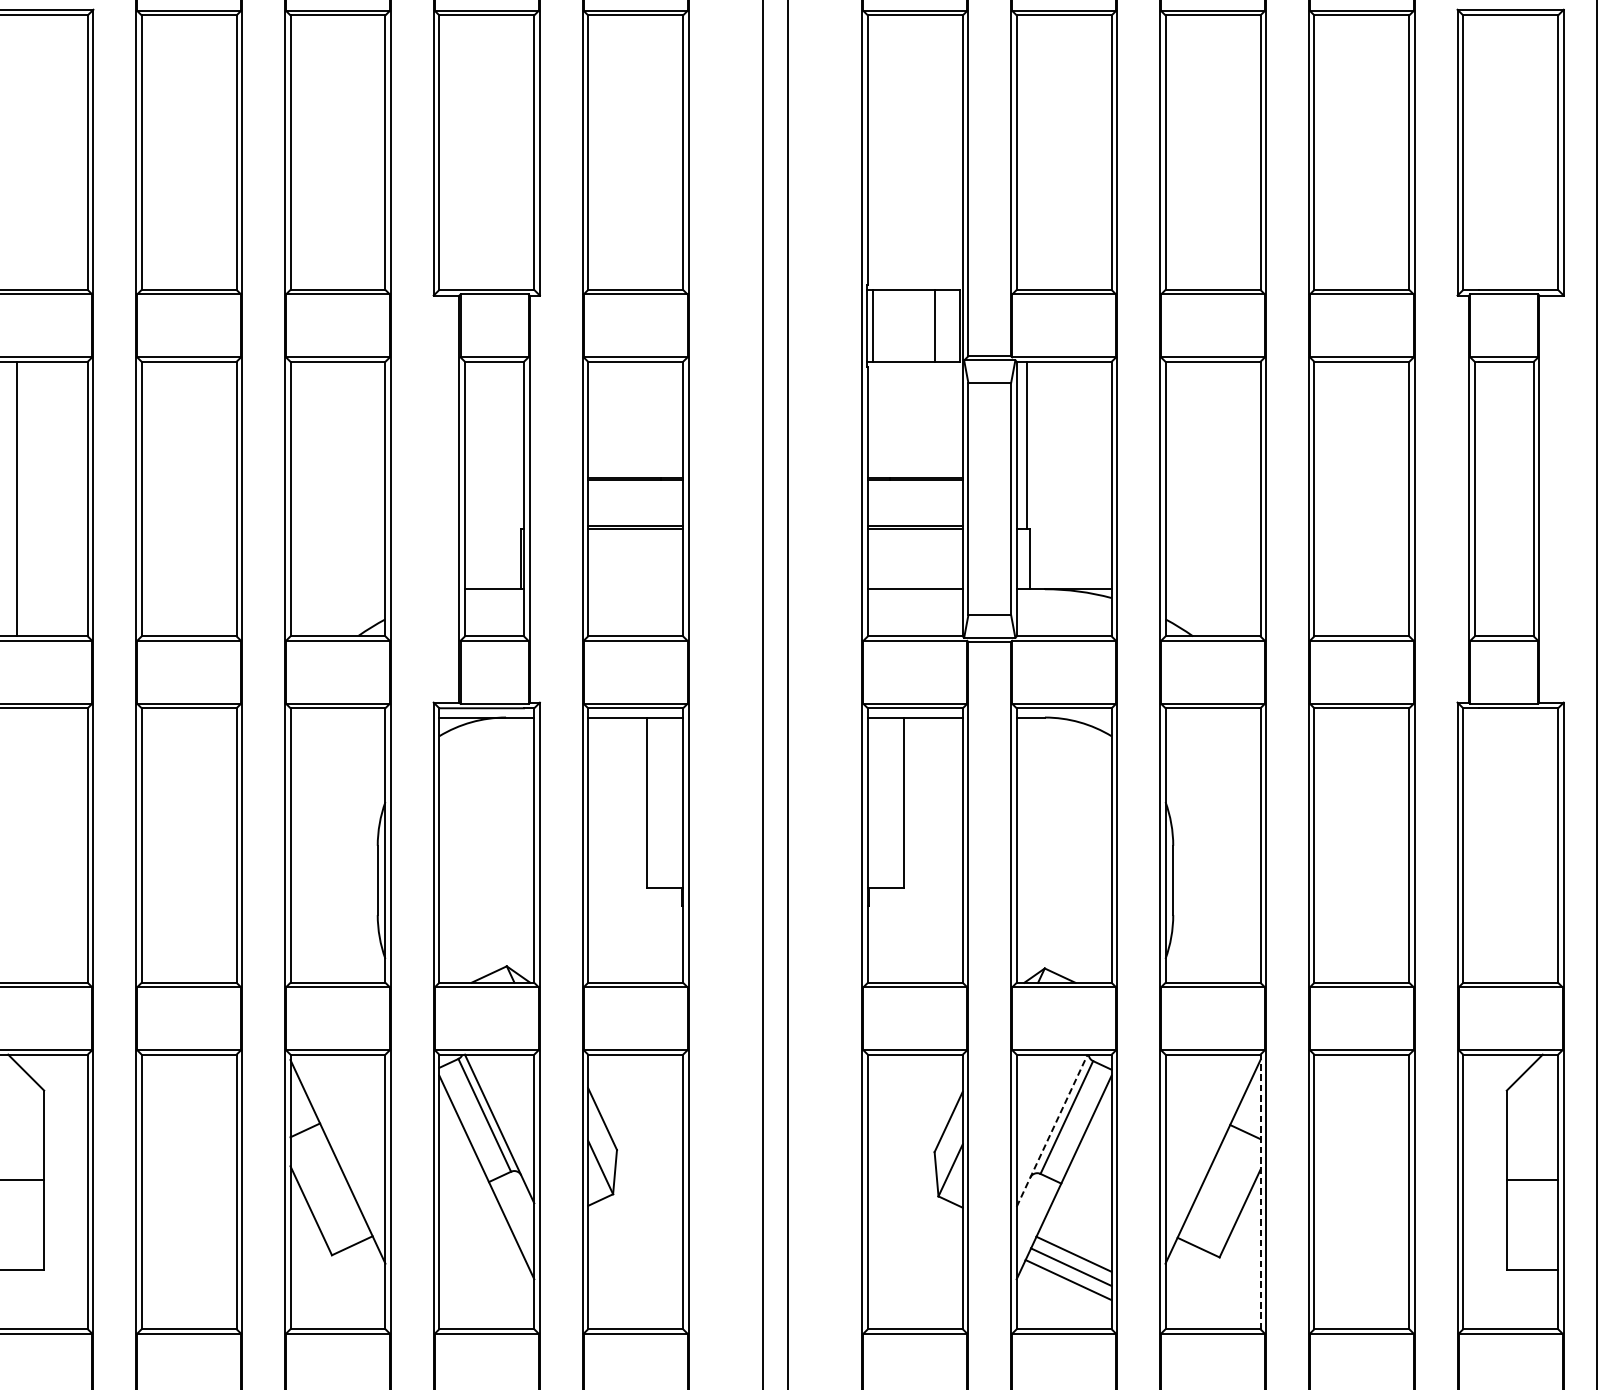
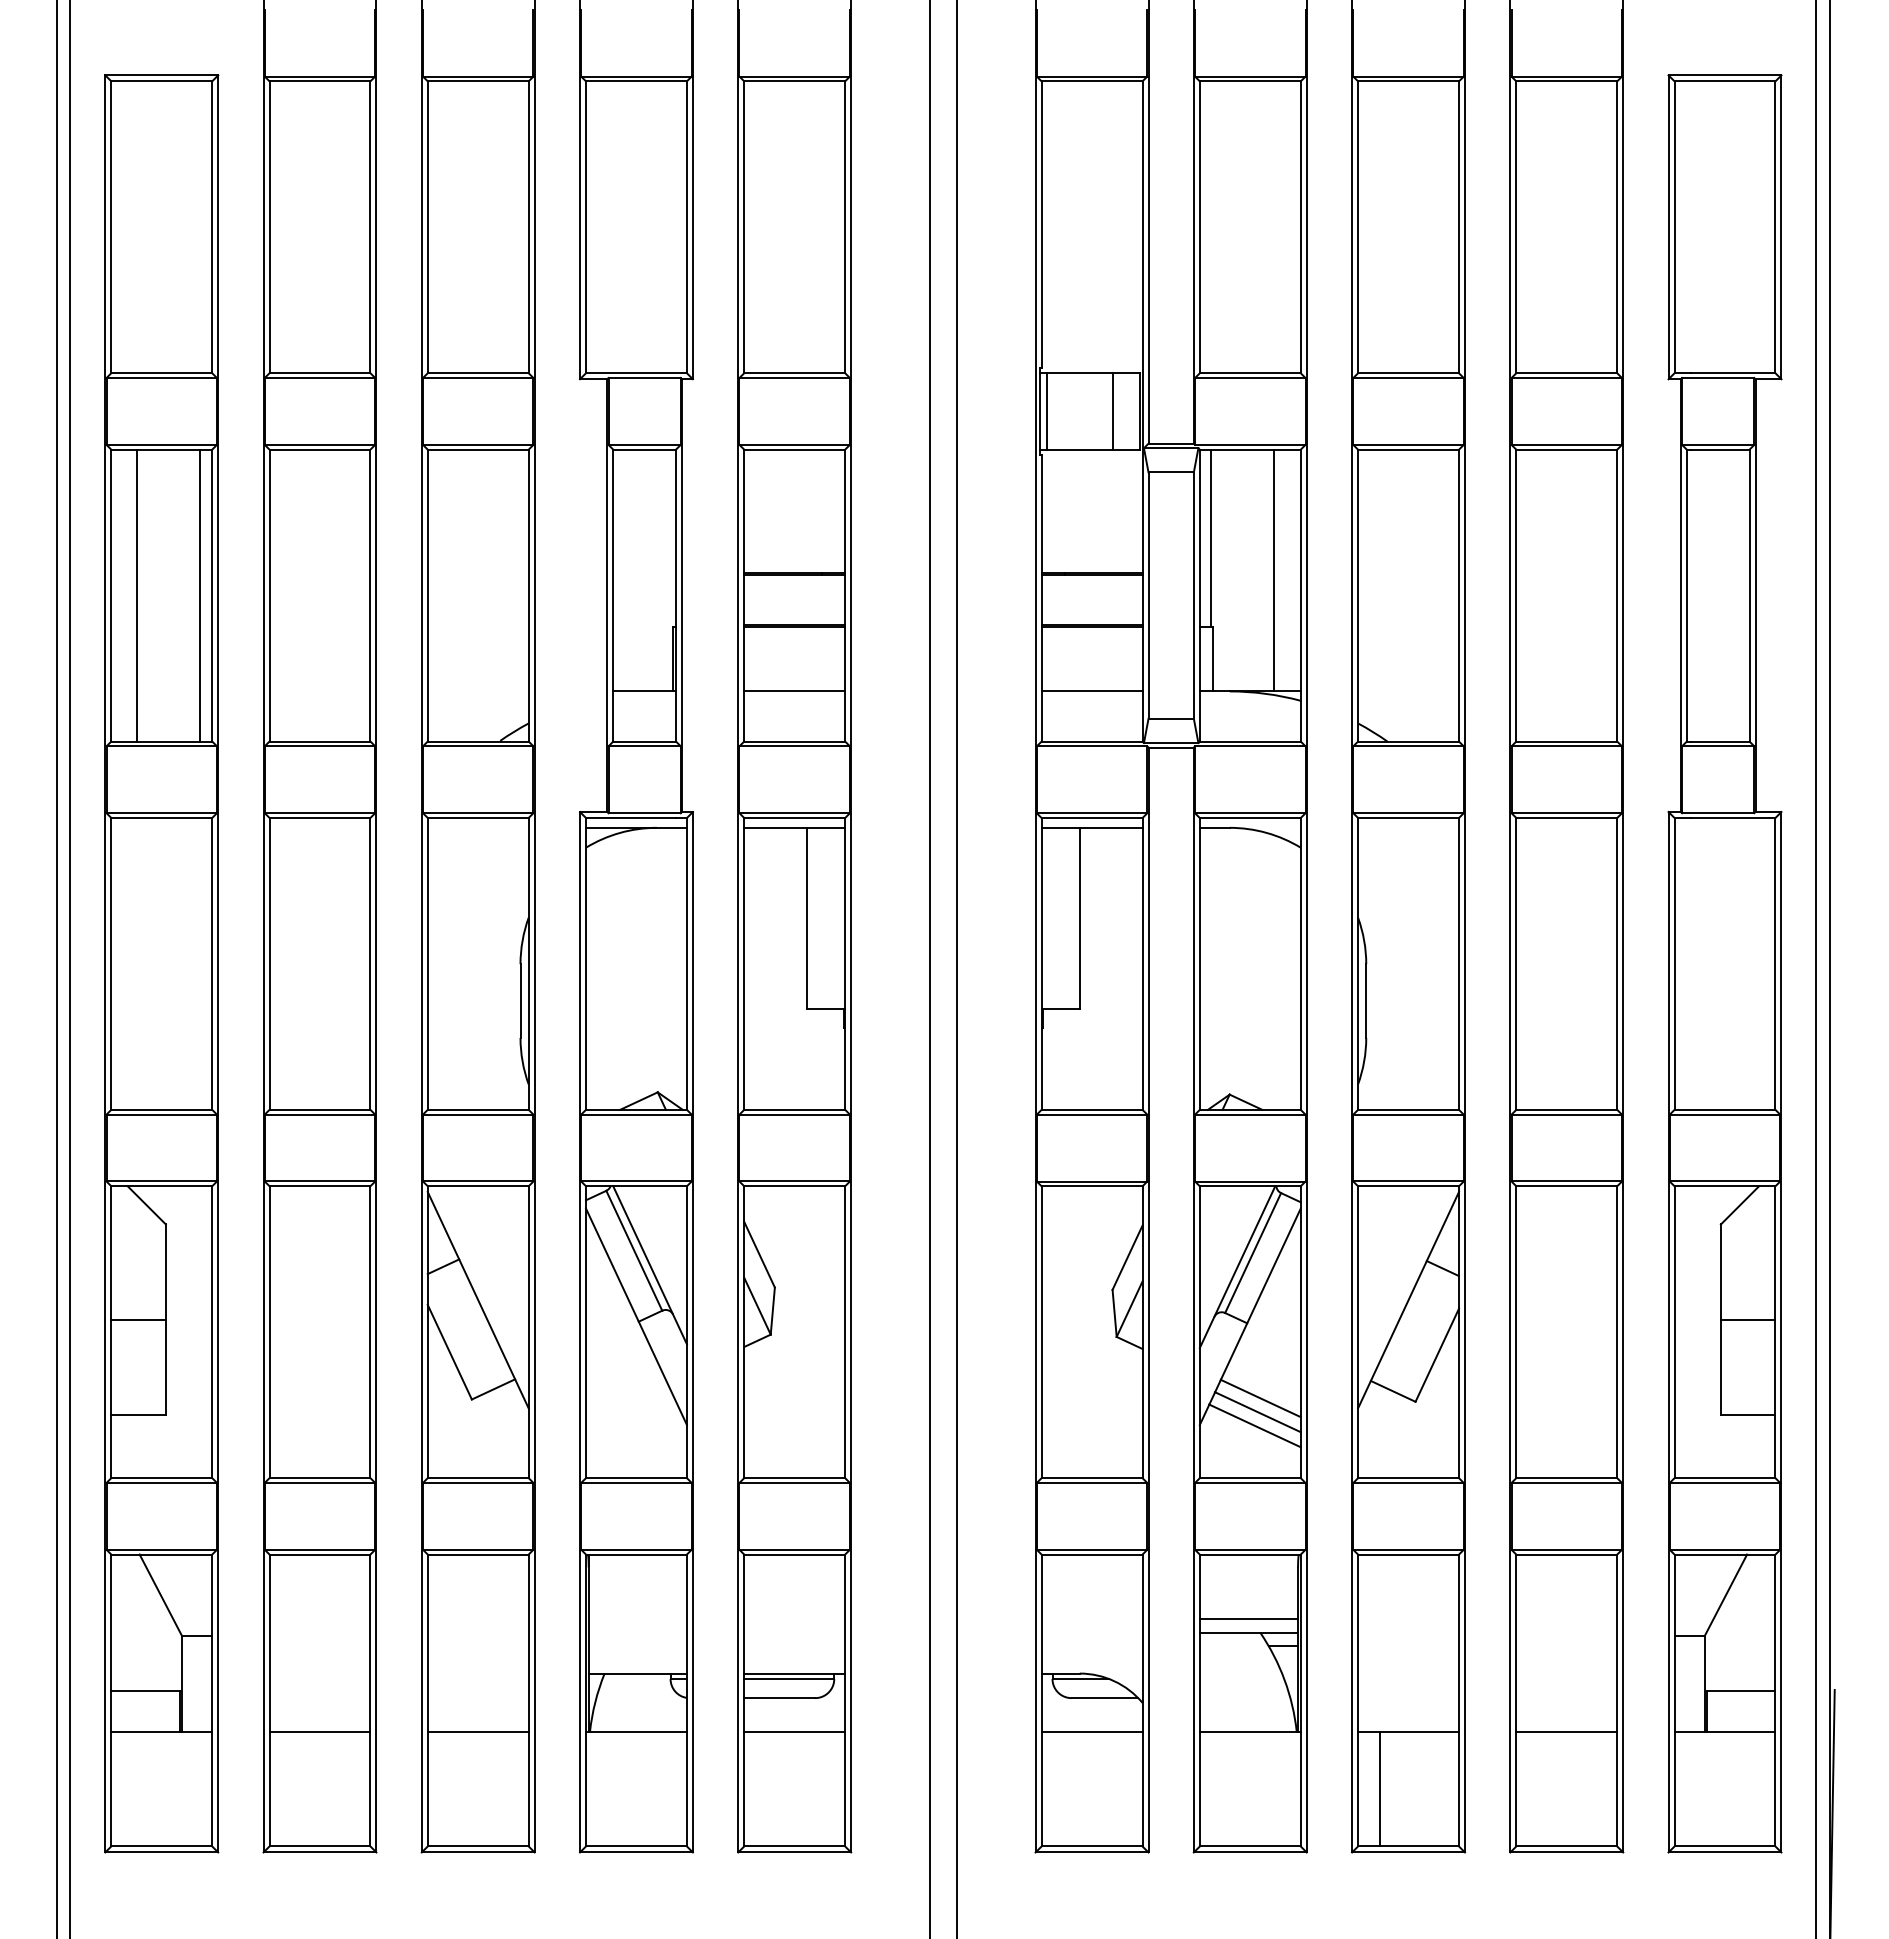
line: (1086, 475) -> (1273, 570), added
line: (75, 499) -> (199, 595), added
line: (635, 589) -> (794, 691), added
line: (1052, 1130) -> (1237, 1266), dashed -> solid
line: (1260, 1192) -> (1459, 1332), dashed -> solid

